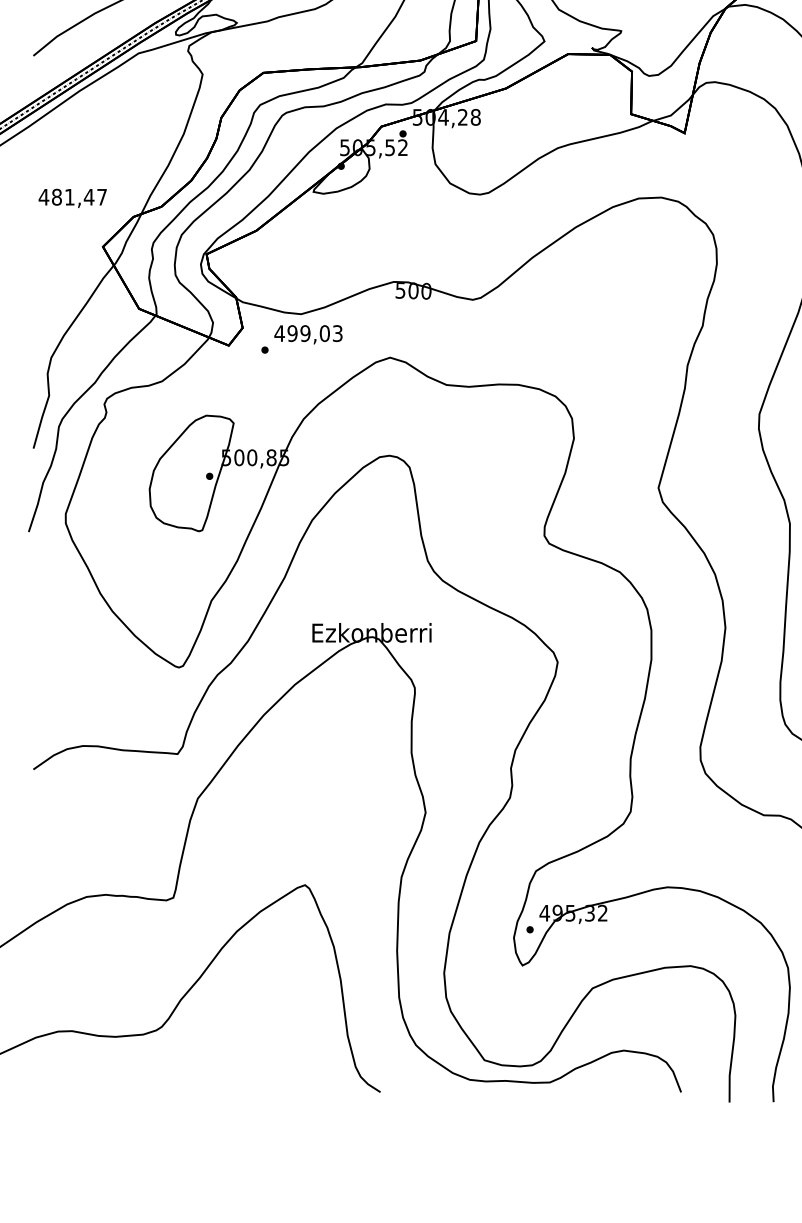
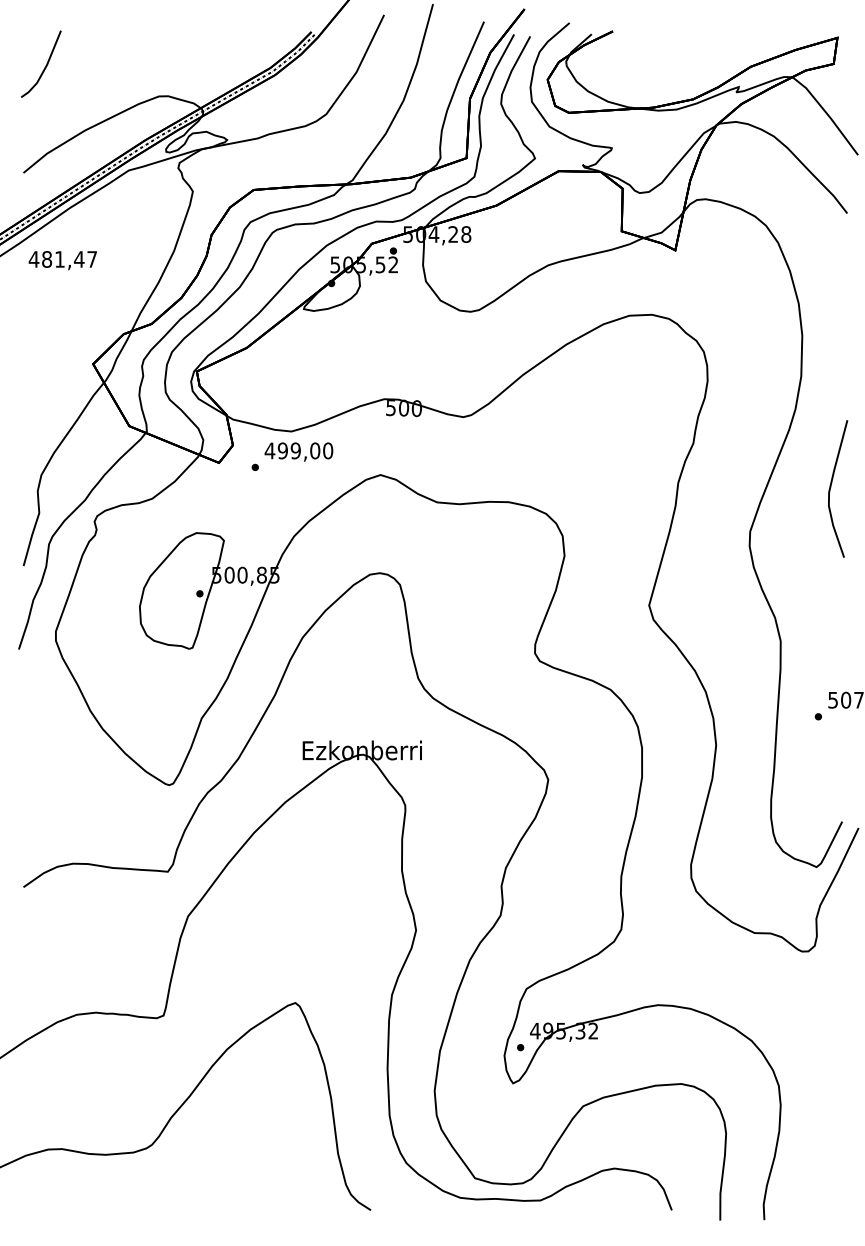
text: (72, 198) -> (62, 260), moved
text: (338, 333) -> (328, 450), 499,03 -> 499,00

